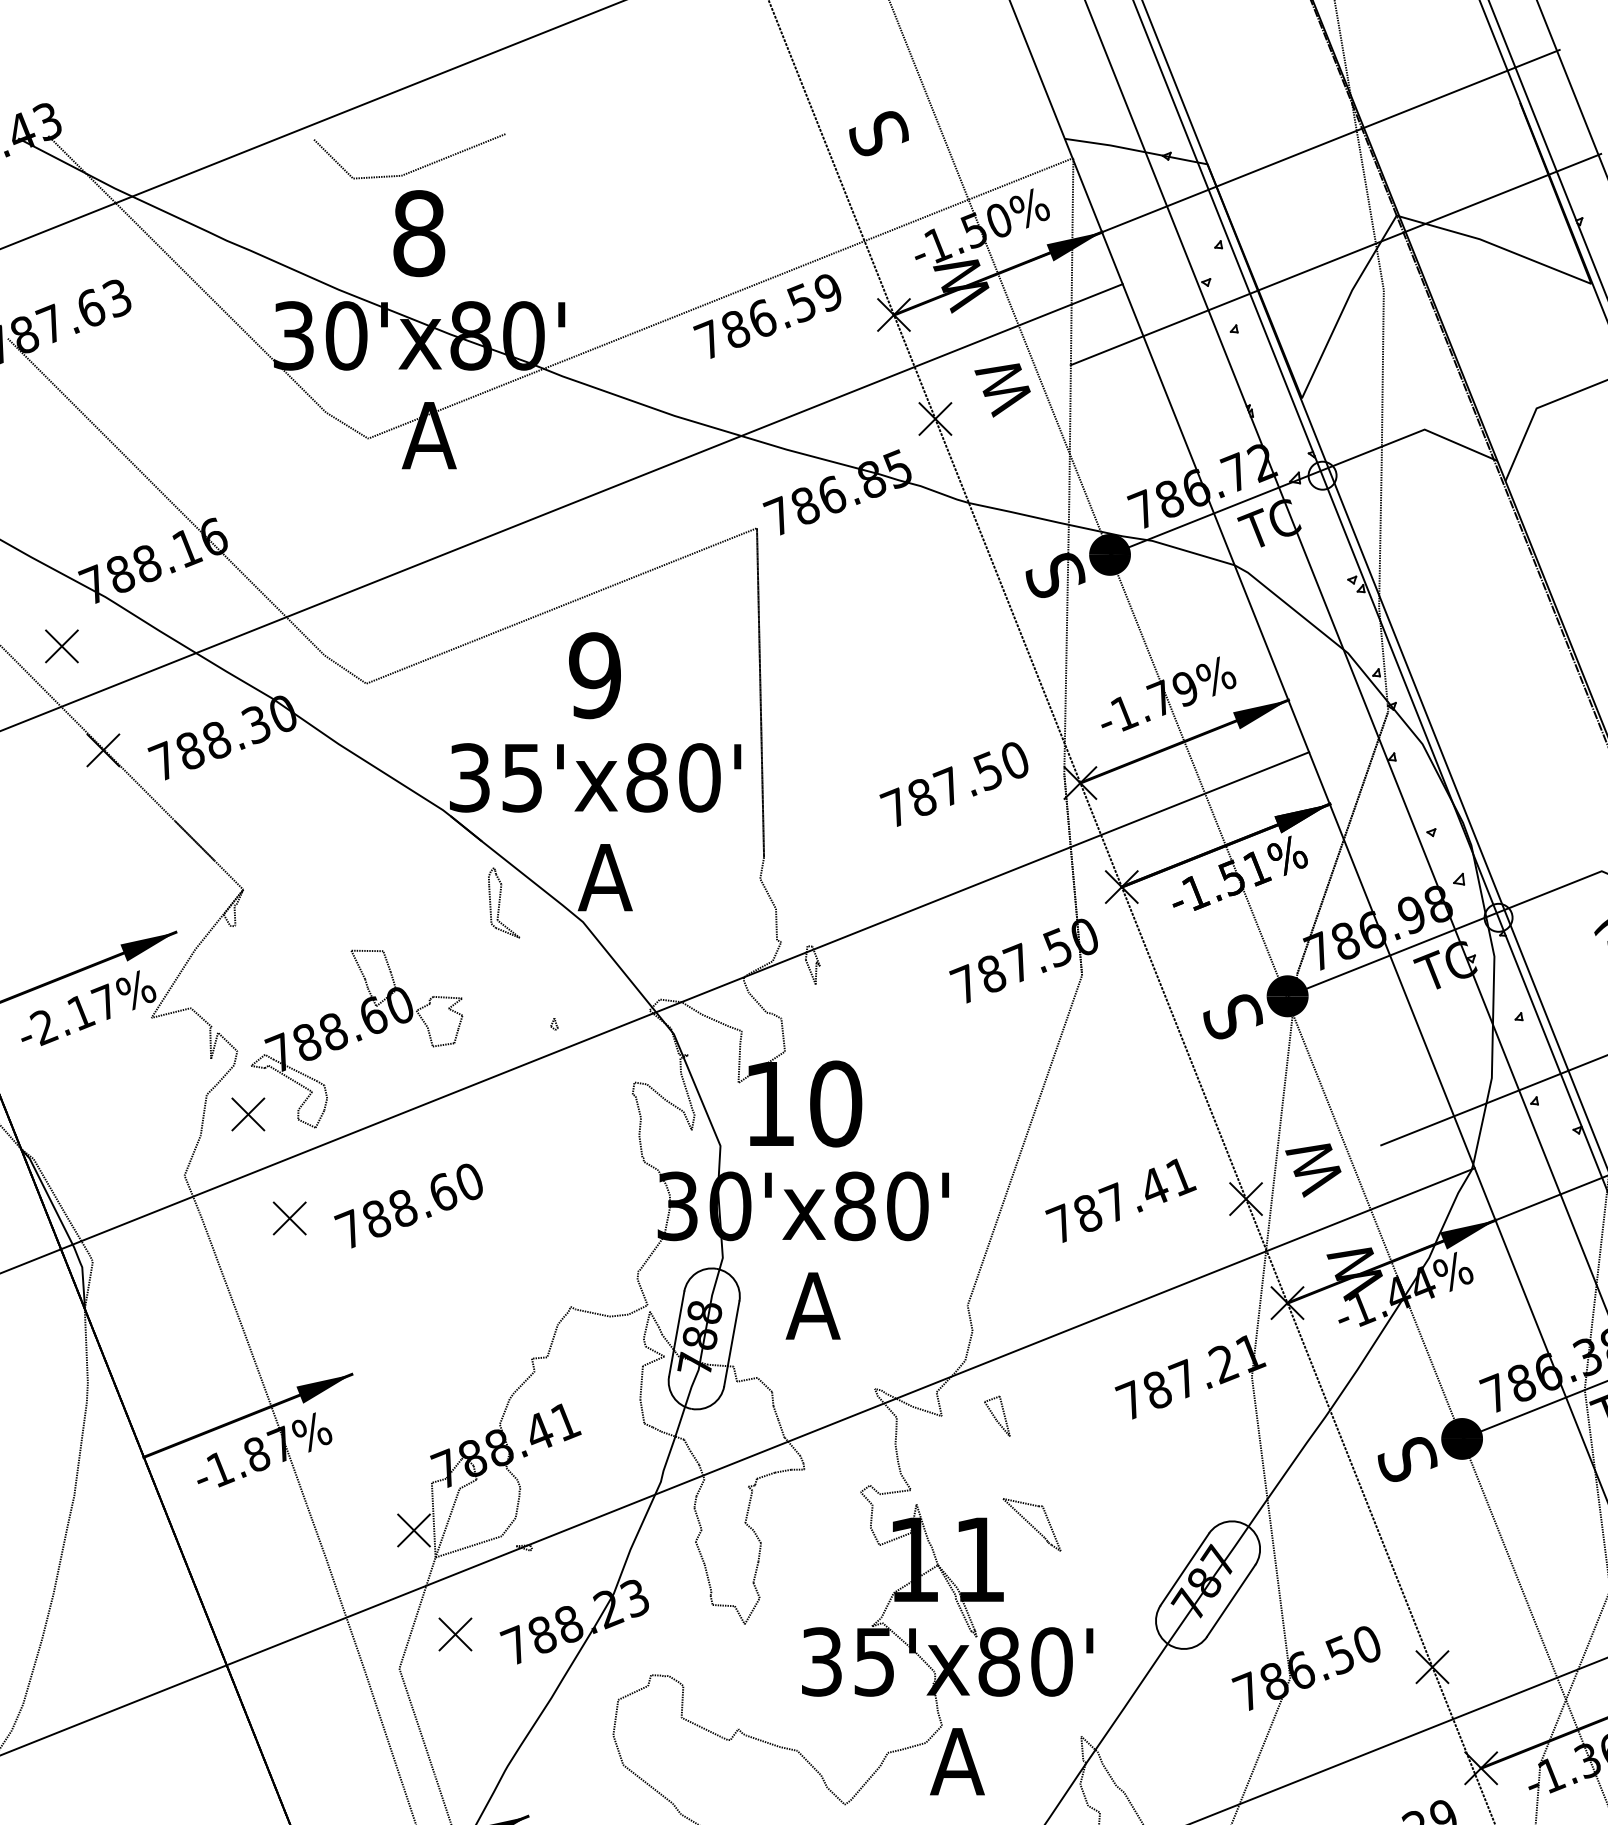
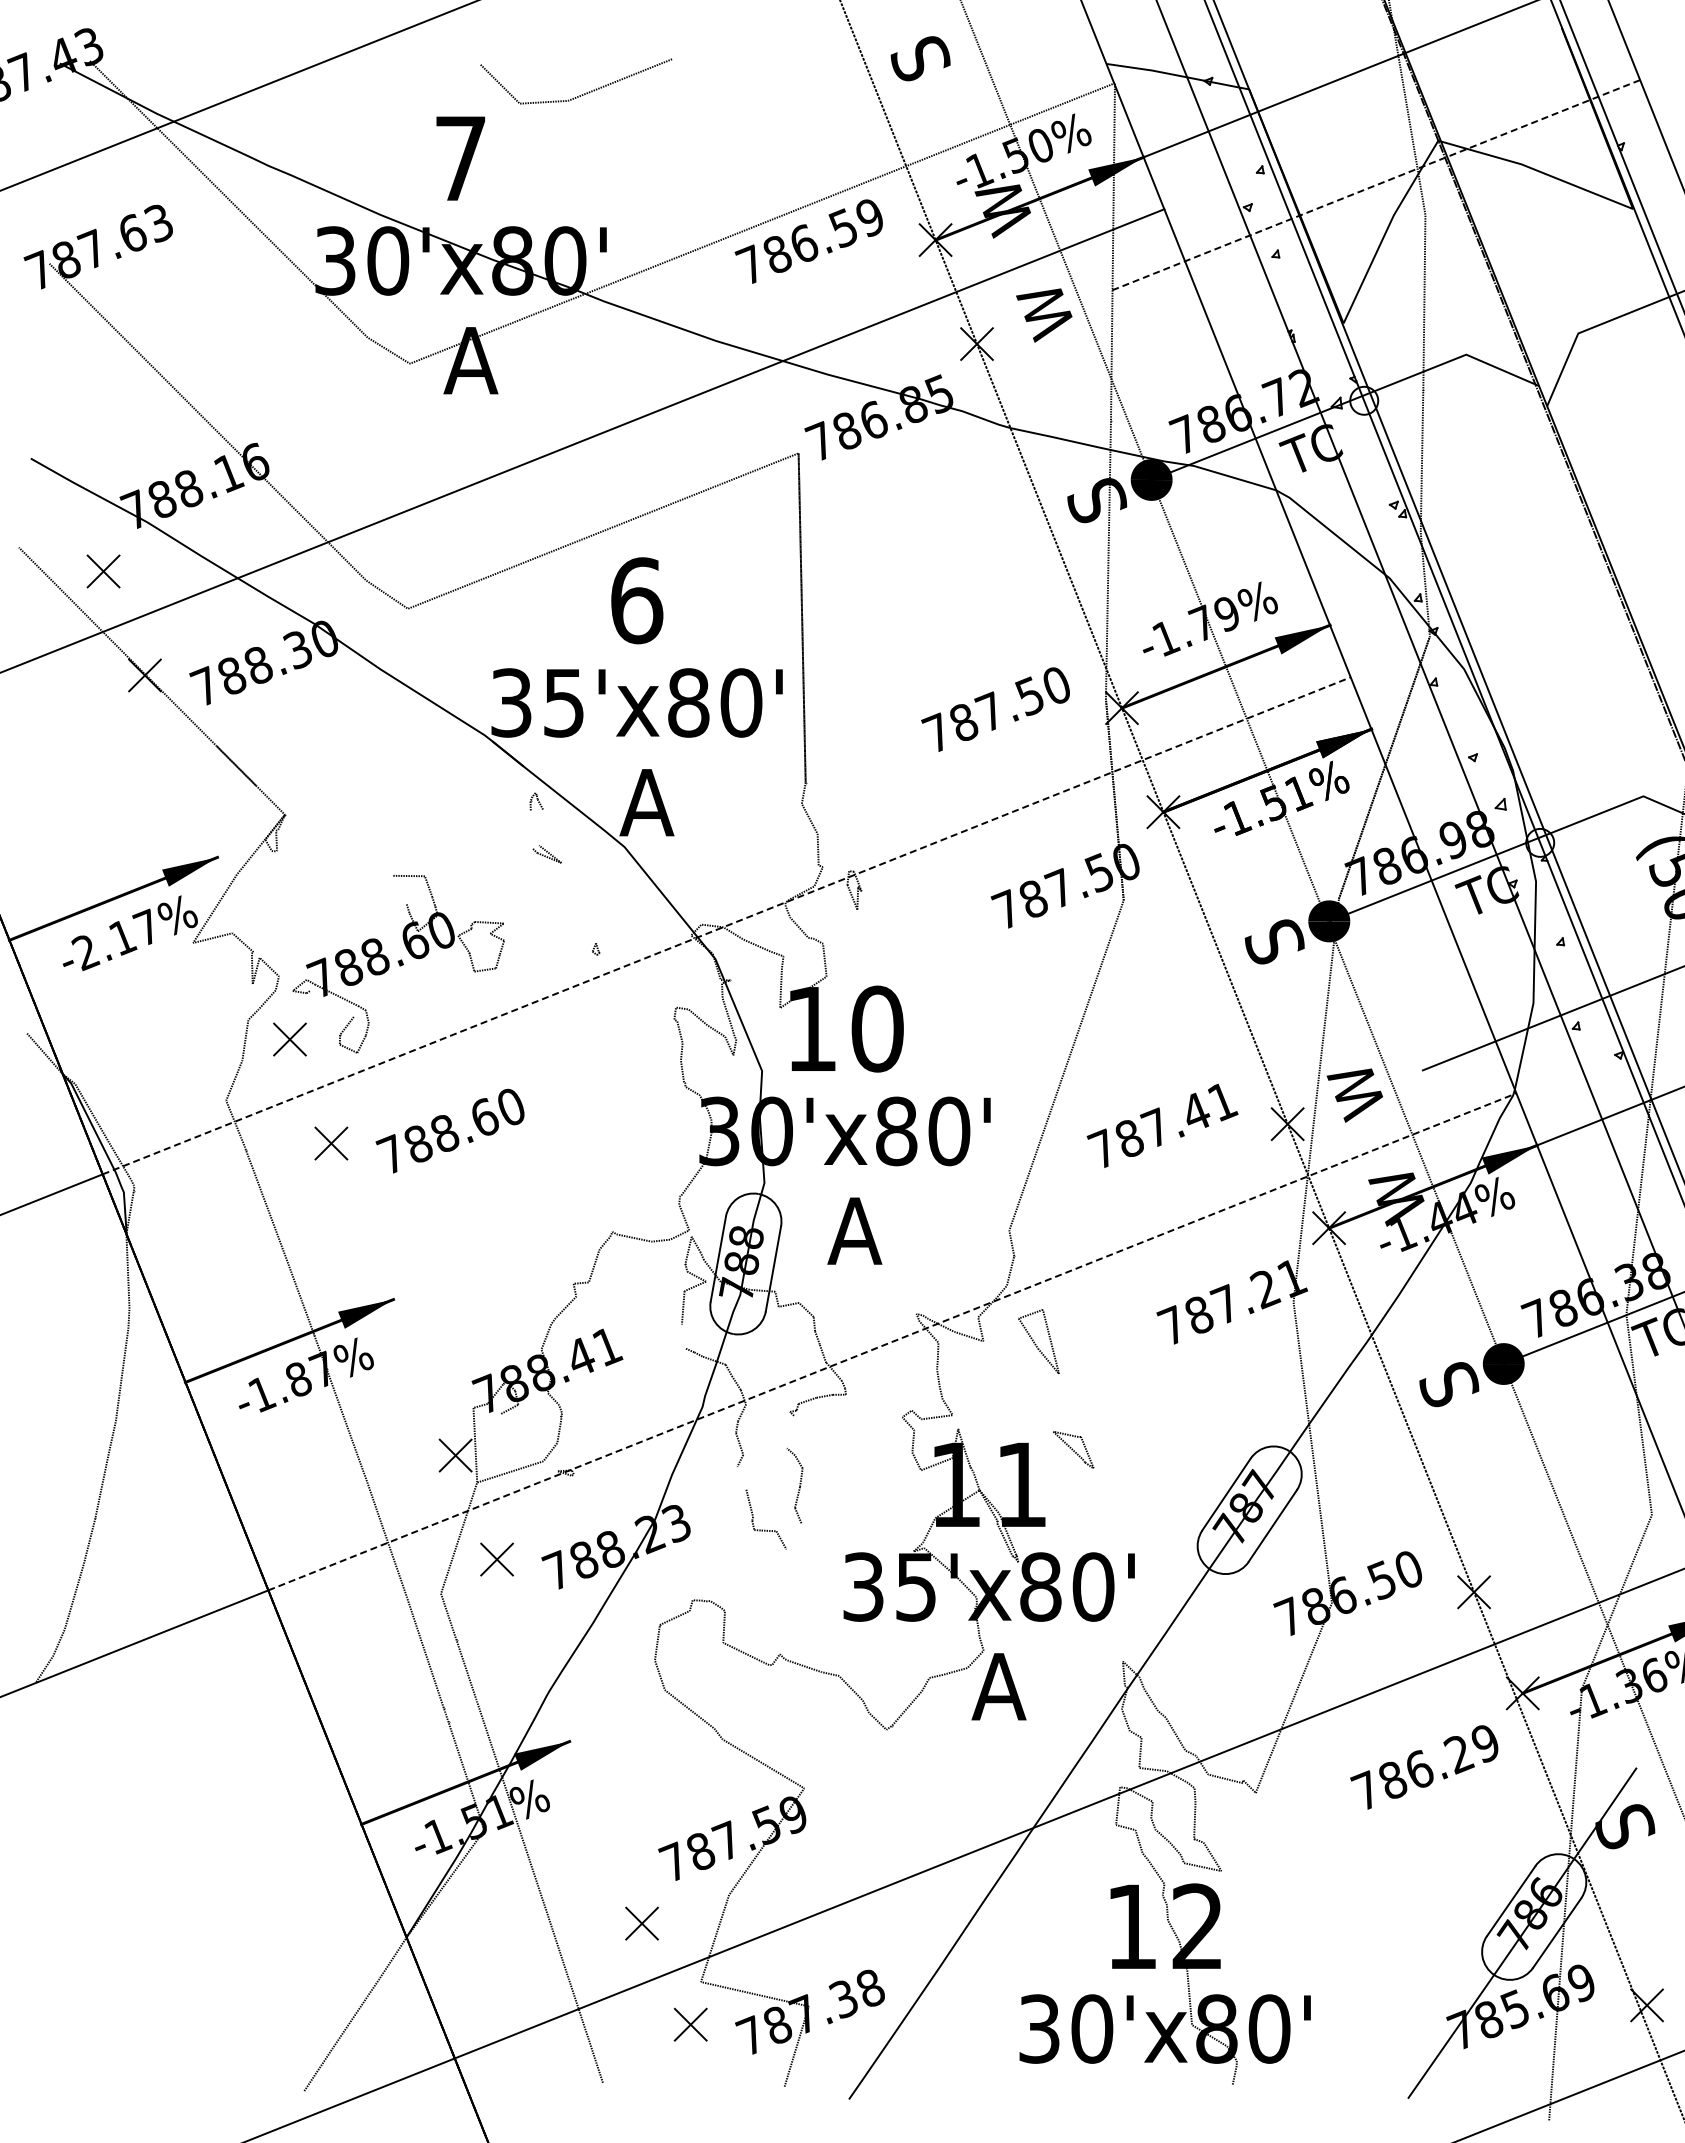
line: (414, 169) -> (581, 94), moved
text: (418, 233) -> (460, 158), 8 -> 7
line: (1336, 259) -> (1378, 184), solid -> dashed
text: (594, 675) -> (636, 600), 9 -> 6
line: (499, 902) -> (541, 827), removed
line: (489, 904) -> (531, 829), removed
line: (357, 964) -> (399, 889), removed
line: (684, 1000) -> (726, 925), solid -> dashed
line: (289, 1078) -> (331, 1003), removed
line: (641, 1411) -> (683, 1336), removed
part: (996, 1415) -> (1038, 1340), size x1.6
line: (850, 1416) -> (892, 1341), solid -> dashed
line: (748, 1506) -> (790, 1431), removed
line: (447, 1522) -> (489, 1447), removed
part: (1031, 1524) -> (1073, 1449), size x0.7
line: (699, 1552) -> (741, 1477), removed
line: (751, 1611) -> (793, 1536), removed

